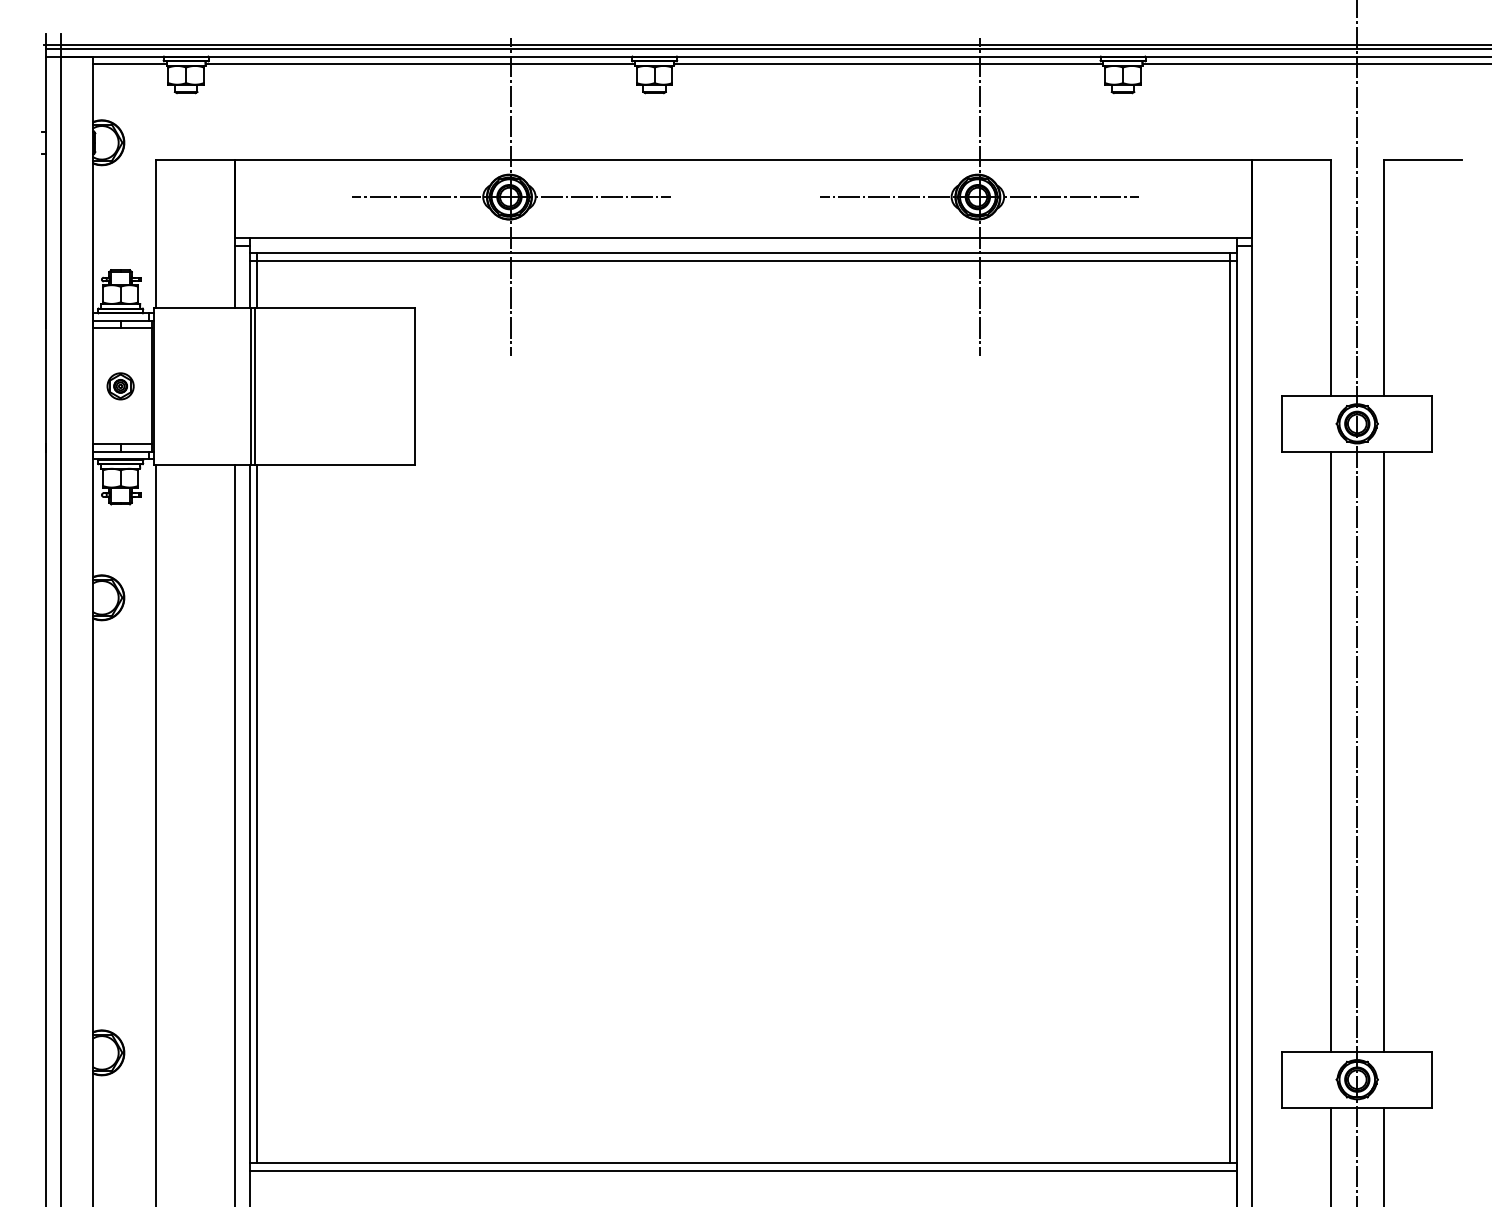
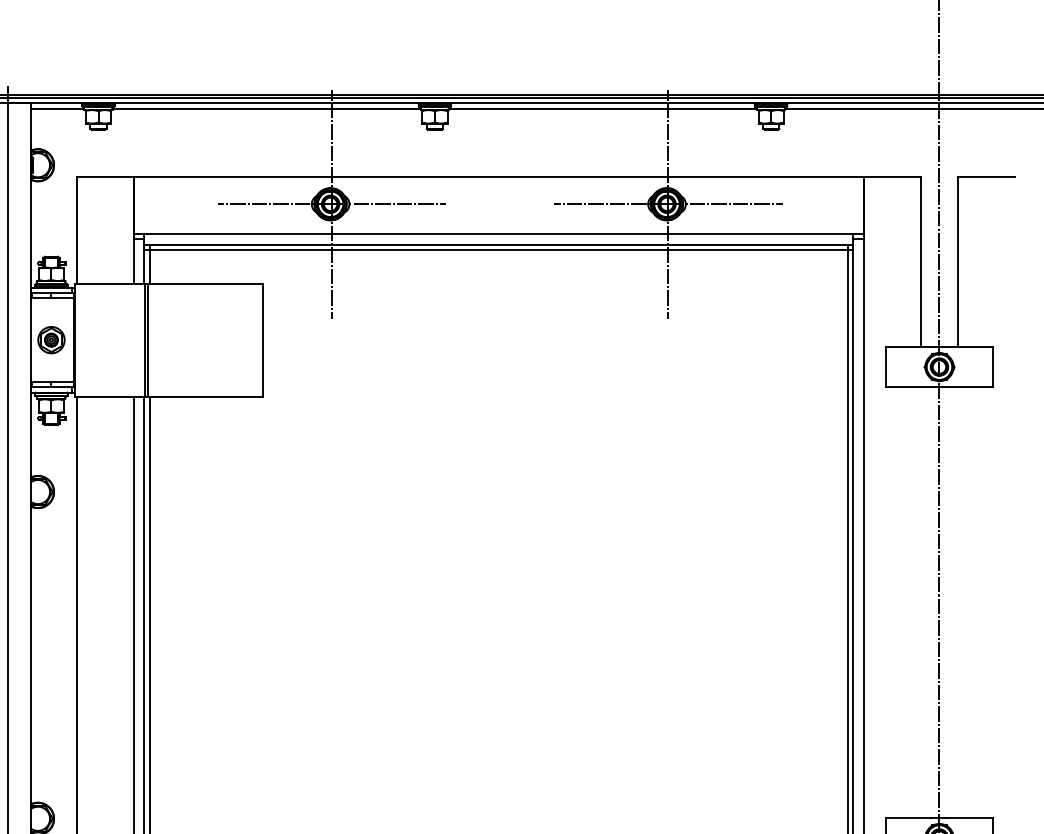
part: (120, 386) -> (51, 340), size x1.4
line: (1331, 751) -> (920, 602), removed
line: (1383, 751) -> (958, 602), removed

